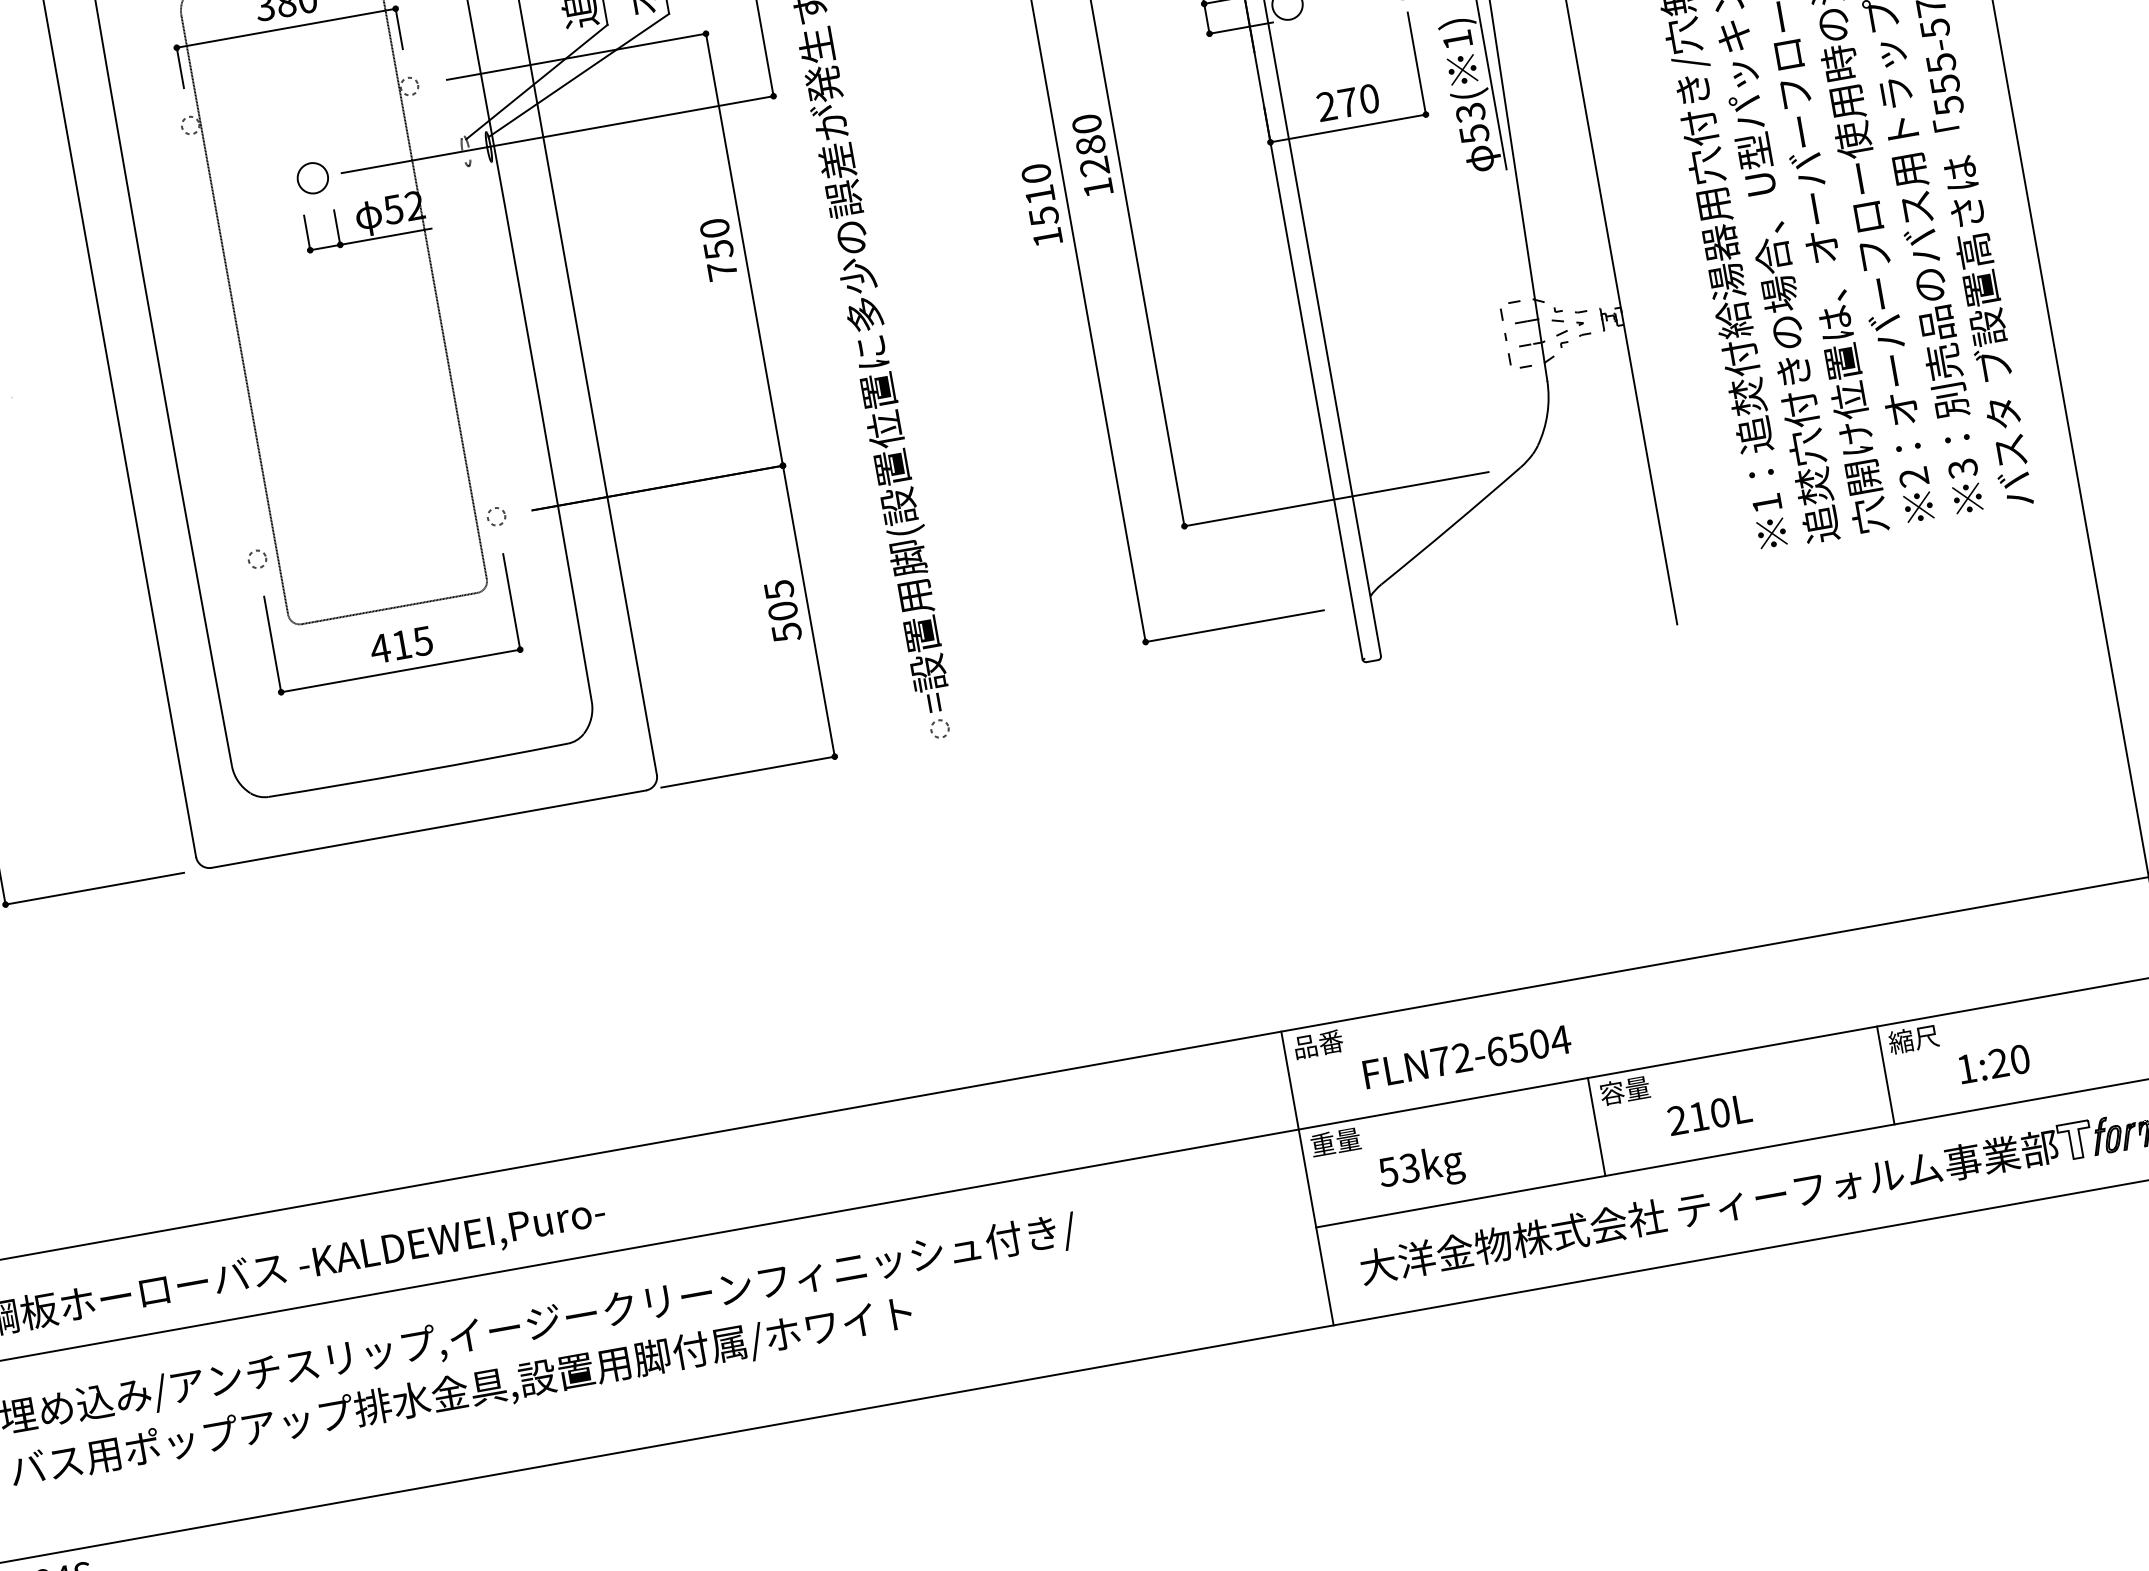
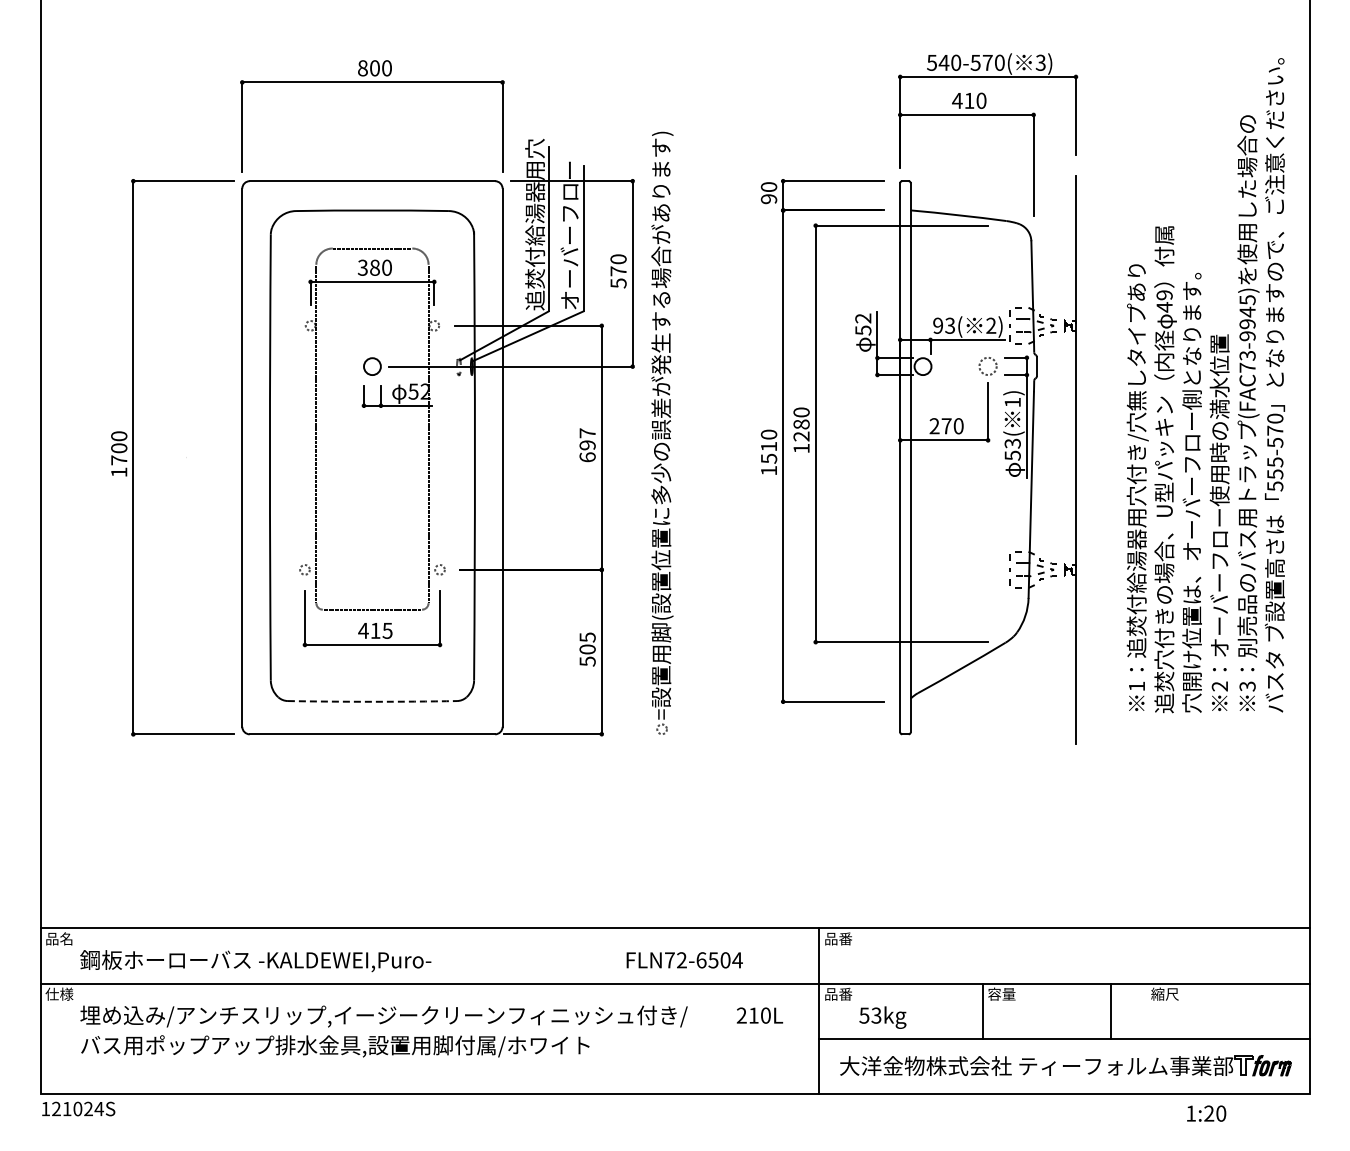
text: (718, 250) -> (587, 445), 750 -> 697
arc: (418, 771) -> (372, 701), solid -> dashed
text: (1466, 1057) -> (684, 960), moved
text: (1993, 1063) -> (1206, 1113), moved
line: (1886, 1073) -> (1111, 1010), moved
text: (1710, 1114) -> (760, 1015), moved
text: (1335, 1141) -> (838, 993), 重量 -> 品番

